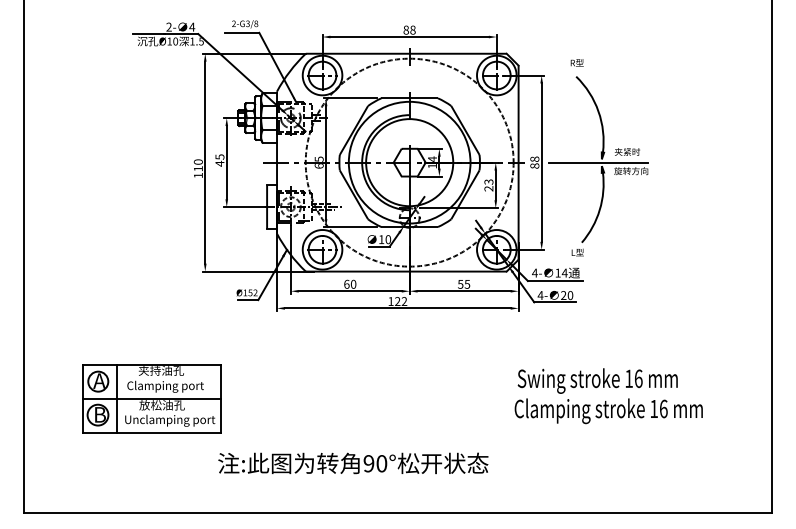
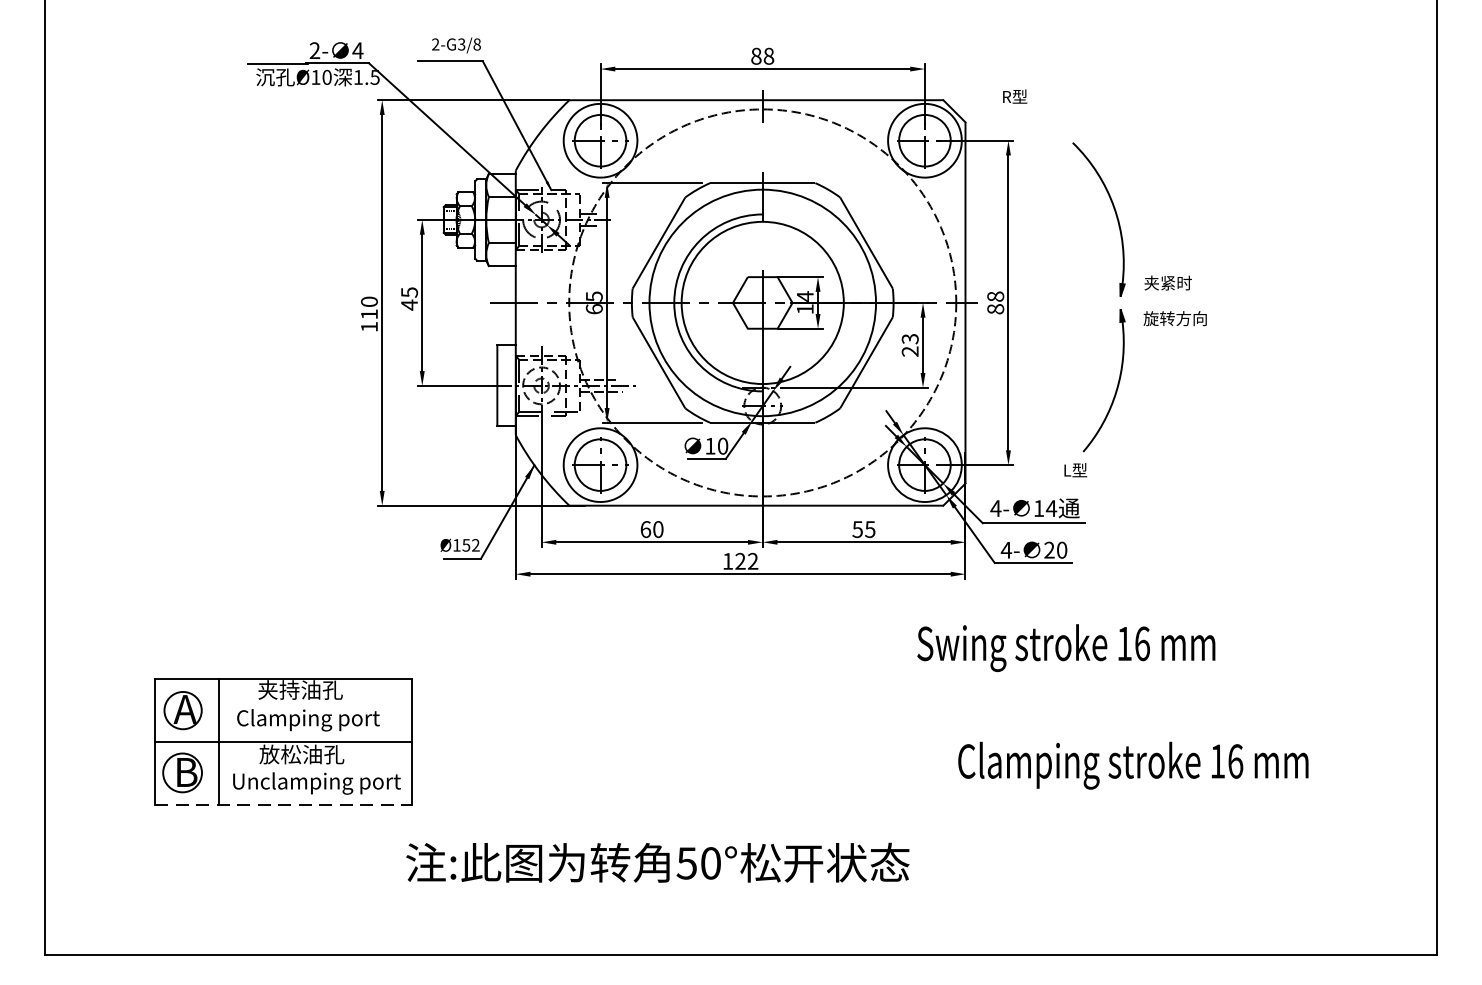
text: (576, 62) -> (1013, 96), moved
line: (598, 162) -> (1114, 302), removed
text: (597, 380) -> (1065, 647), moved
line: (152, 432) -> (284, 805), solid -> dashed
text: (368, 463) -> (686, 862), 90° -> 50°

